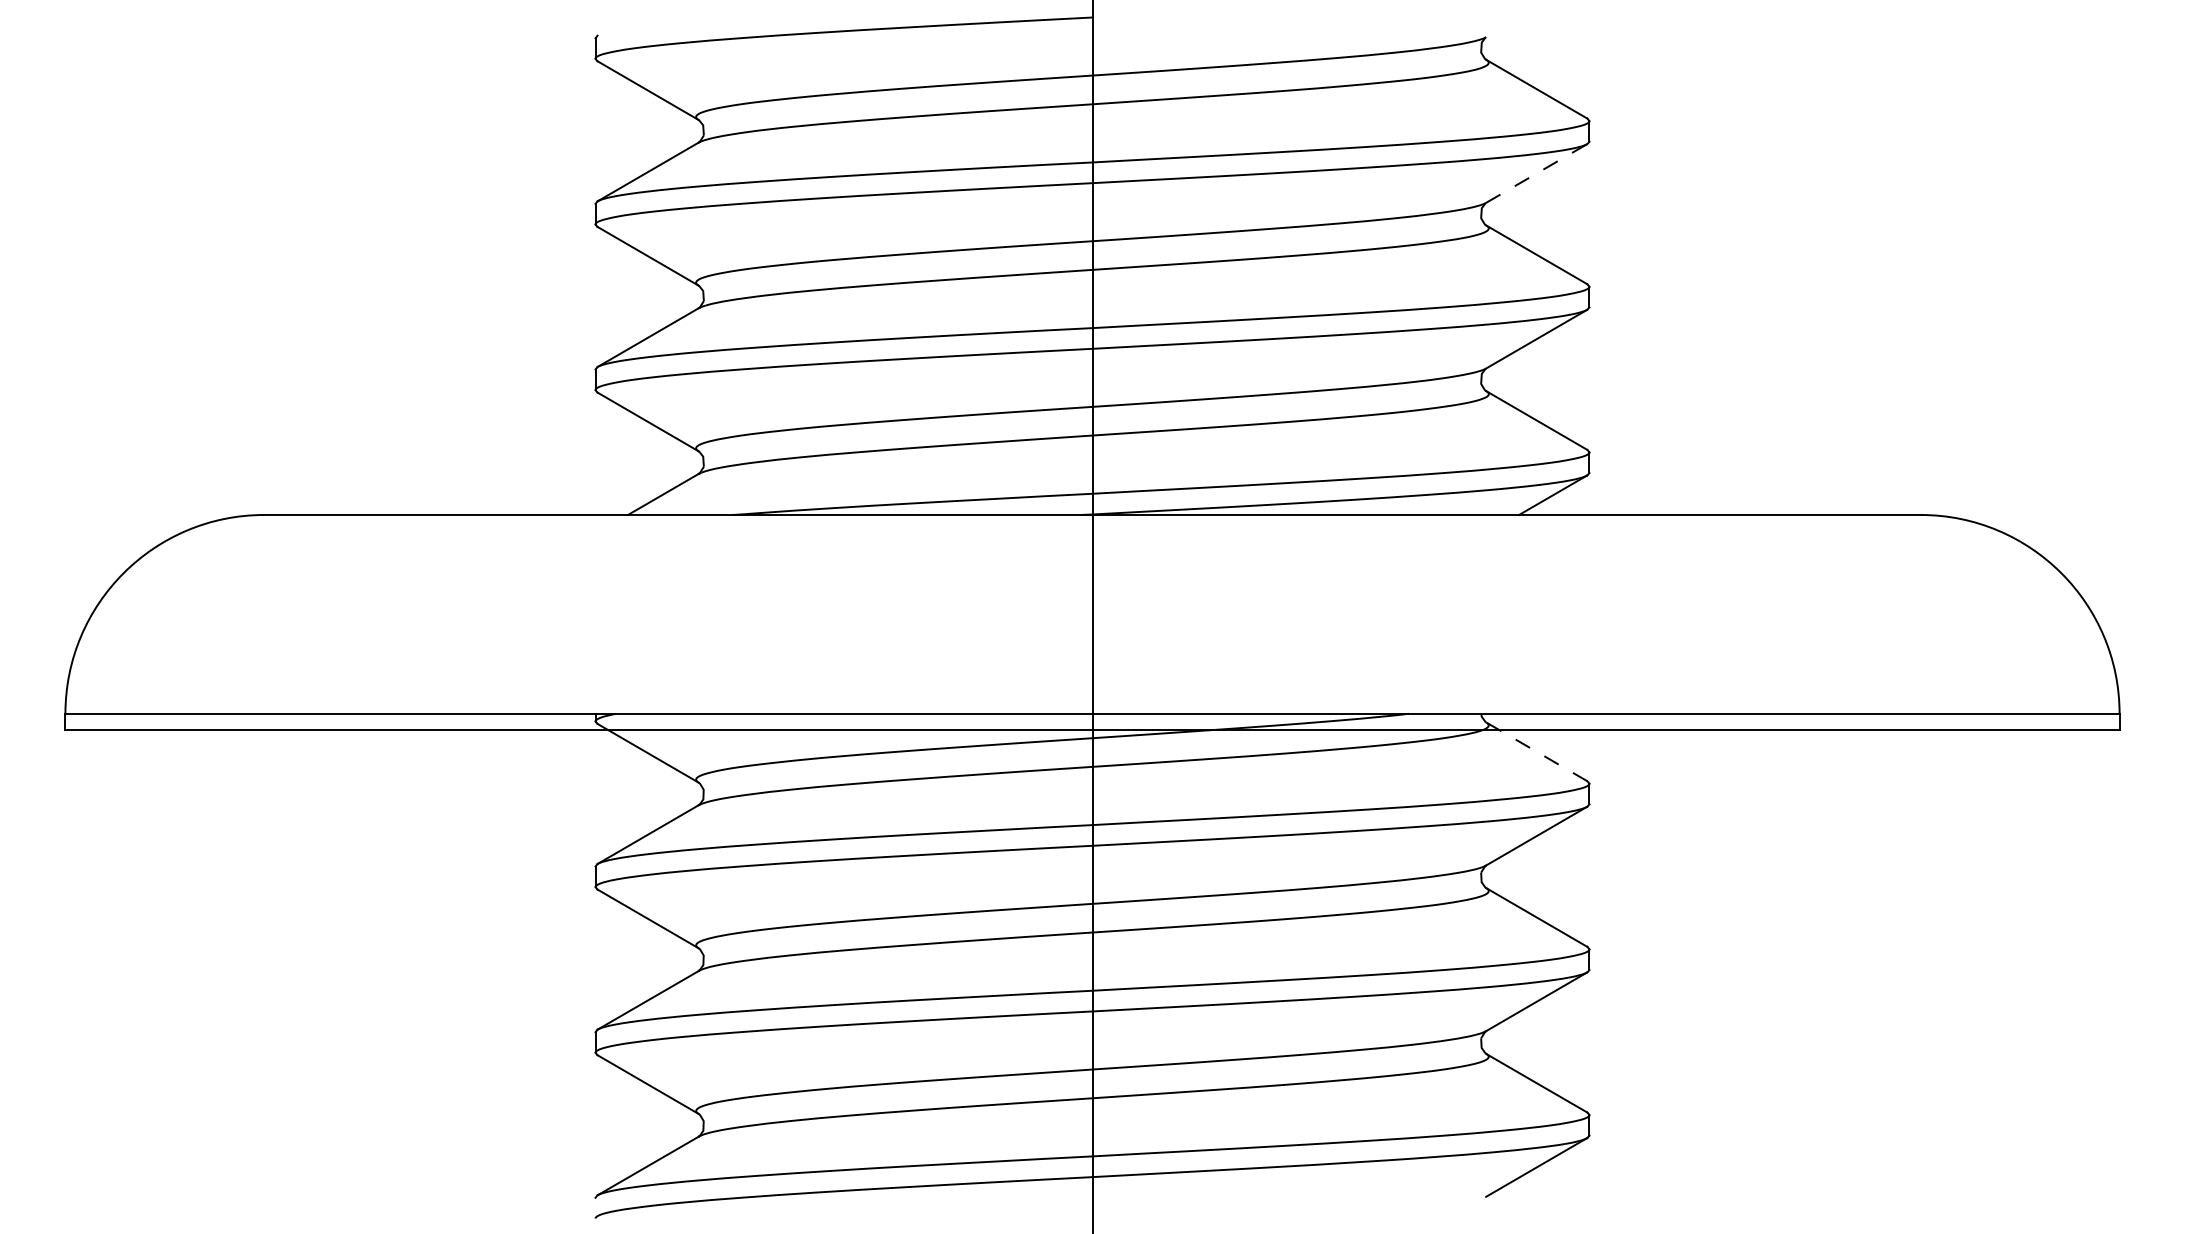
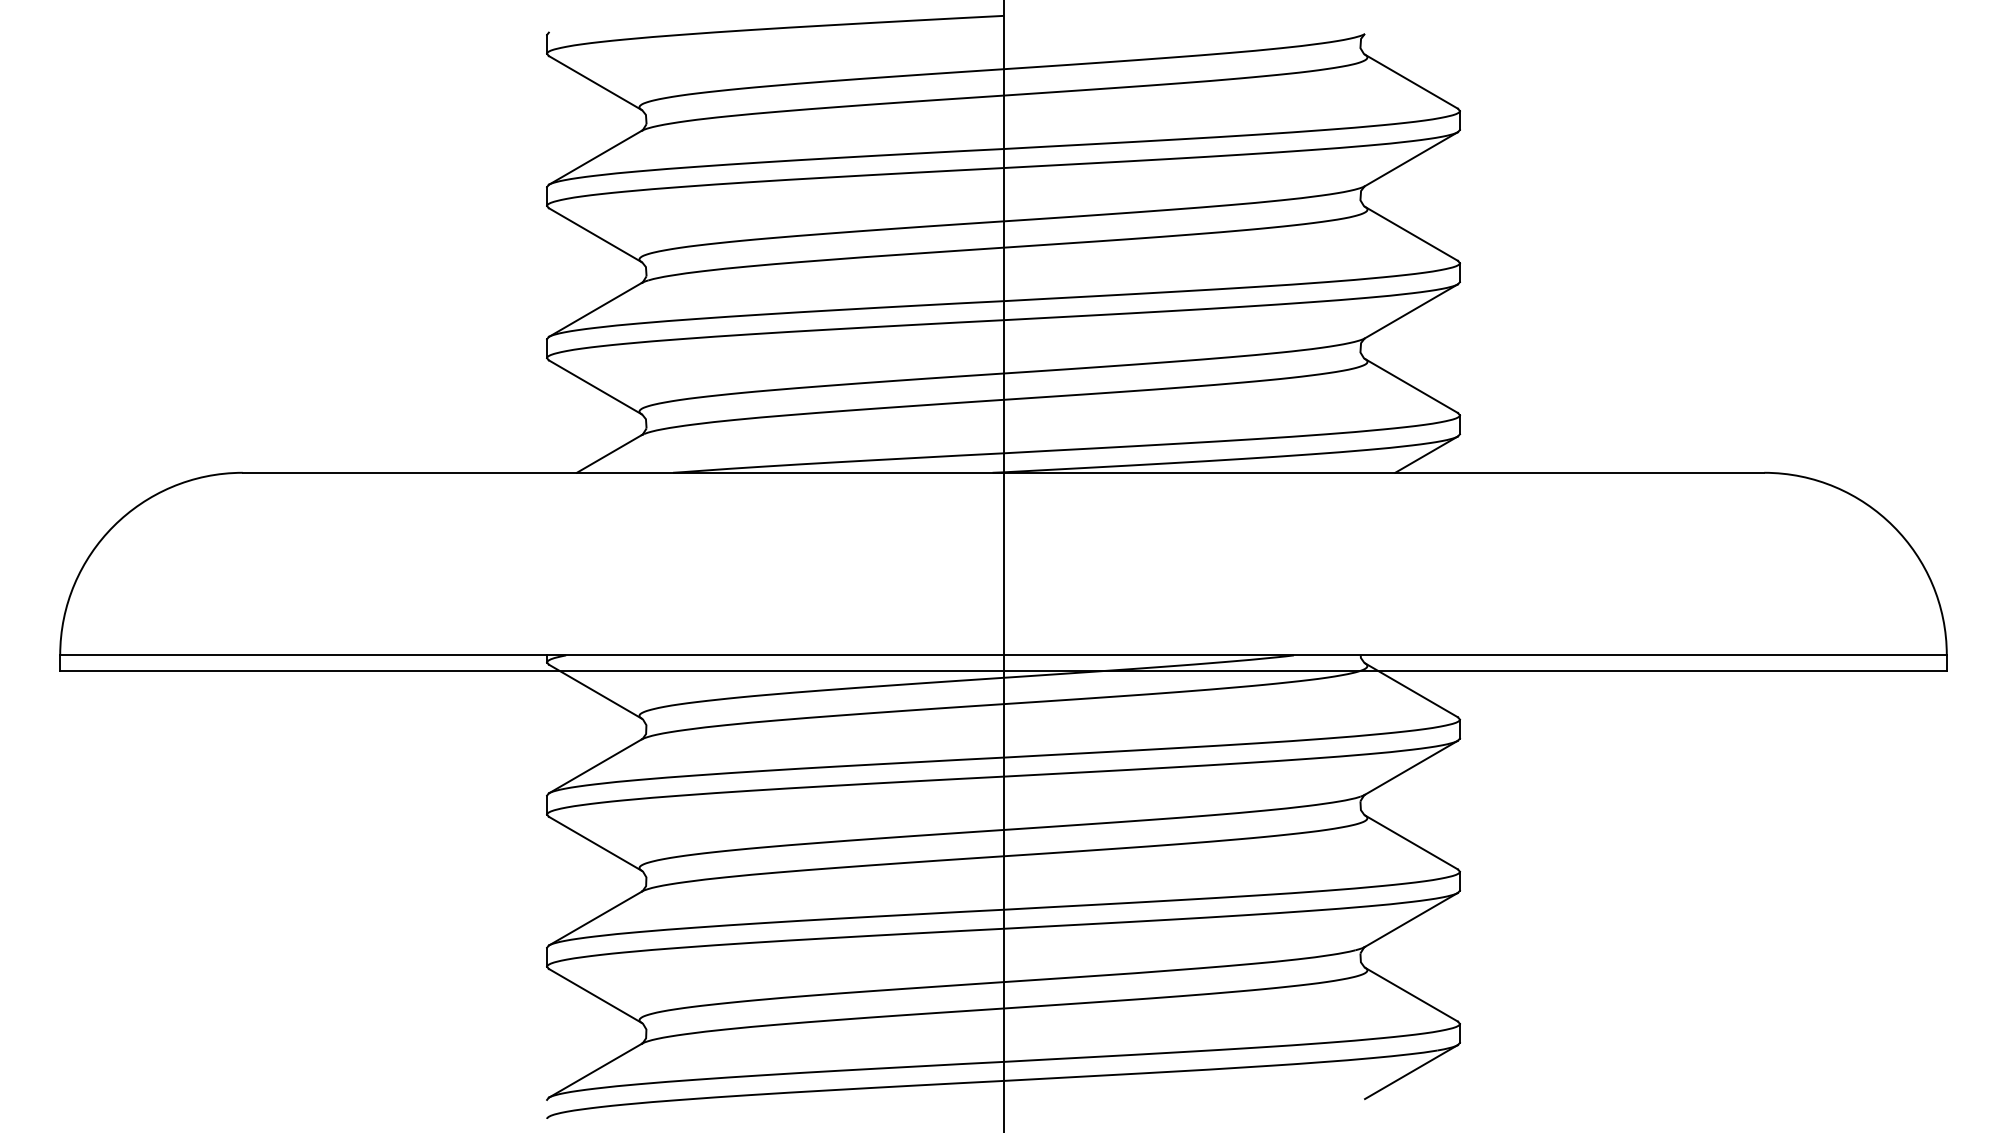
line: (1536, 173) -> (1411, 159), dashed -> solid
line: (1536, 752) -> (1411, 690), dashed -> solid

